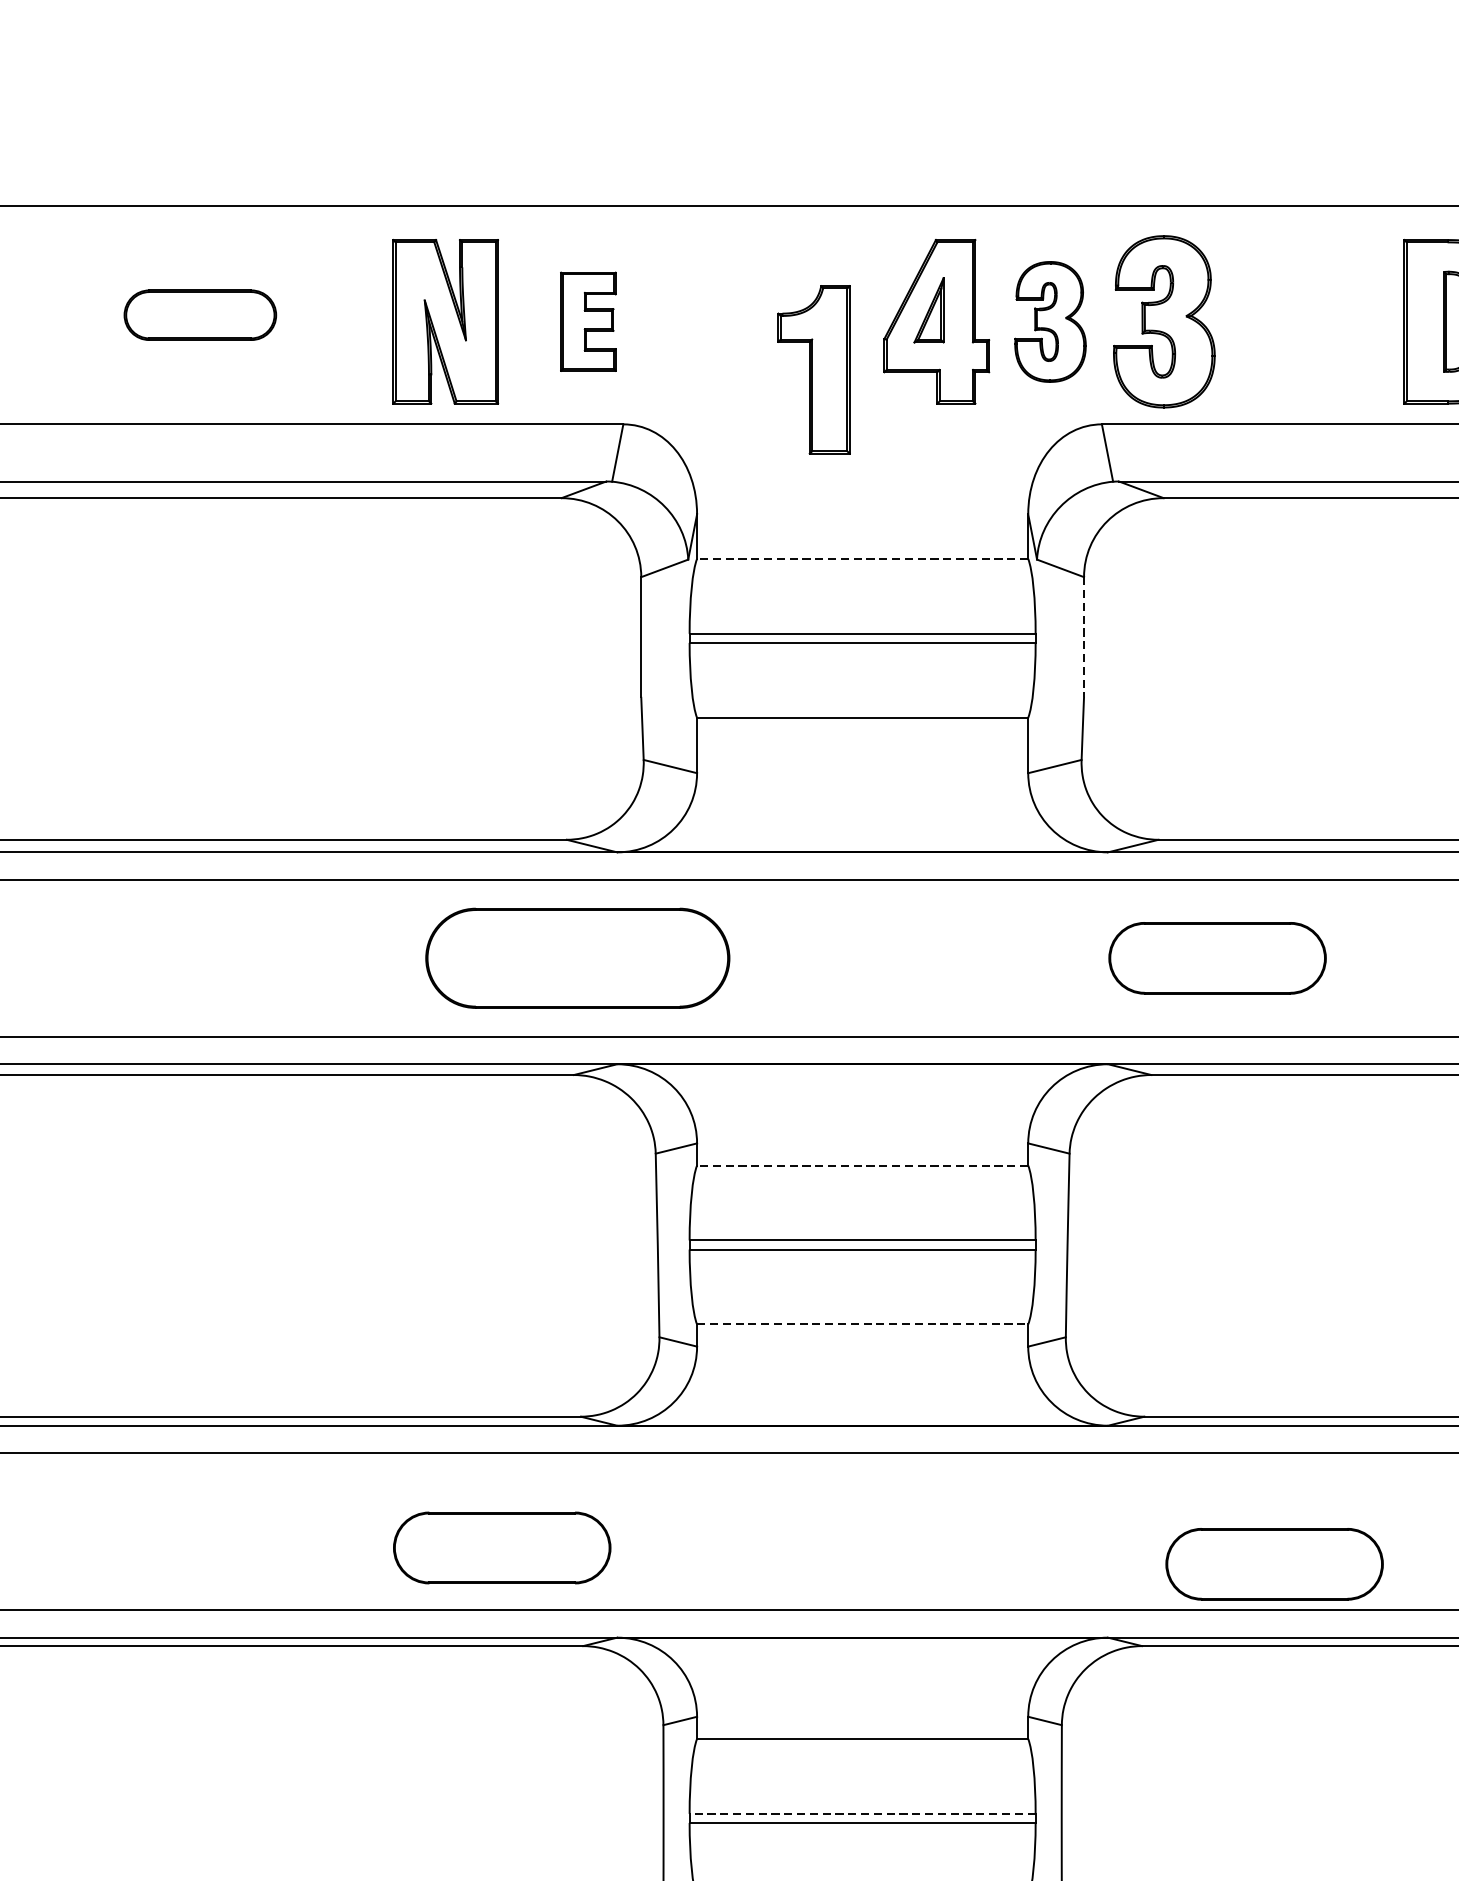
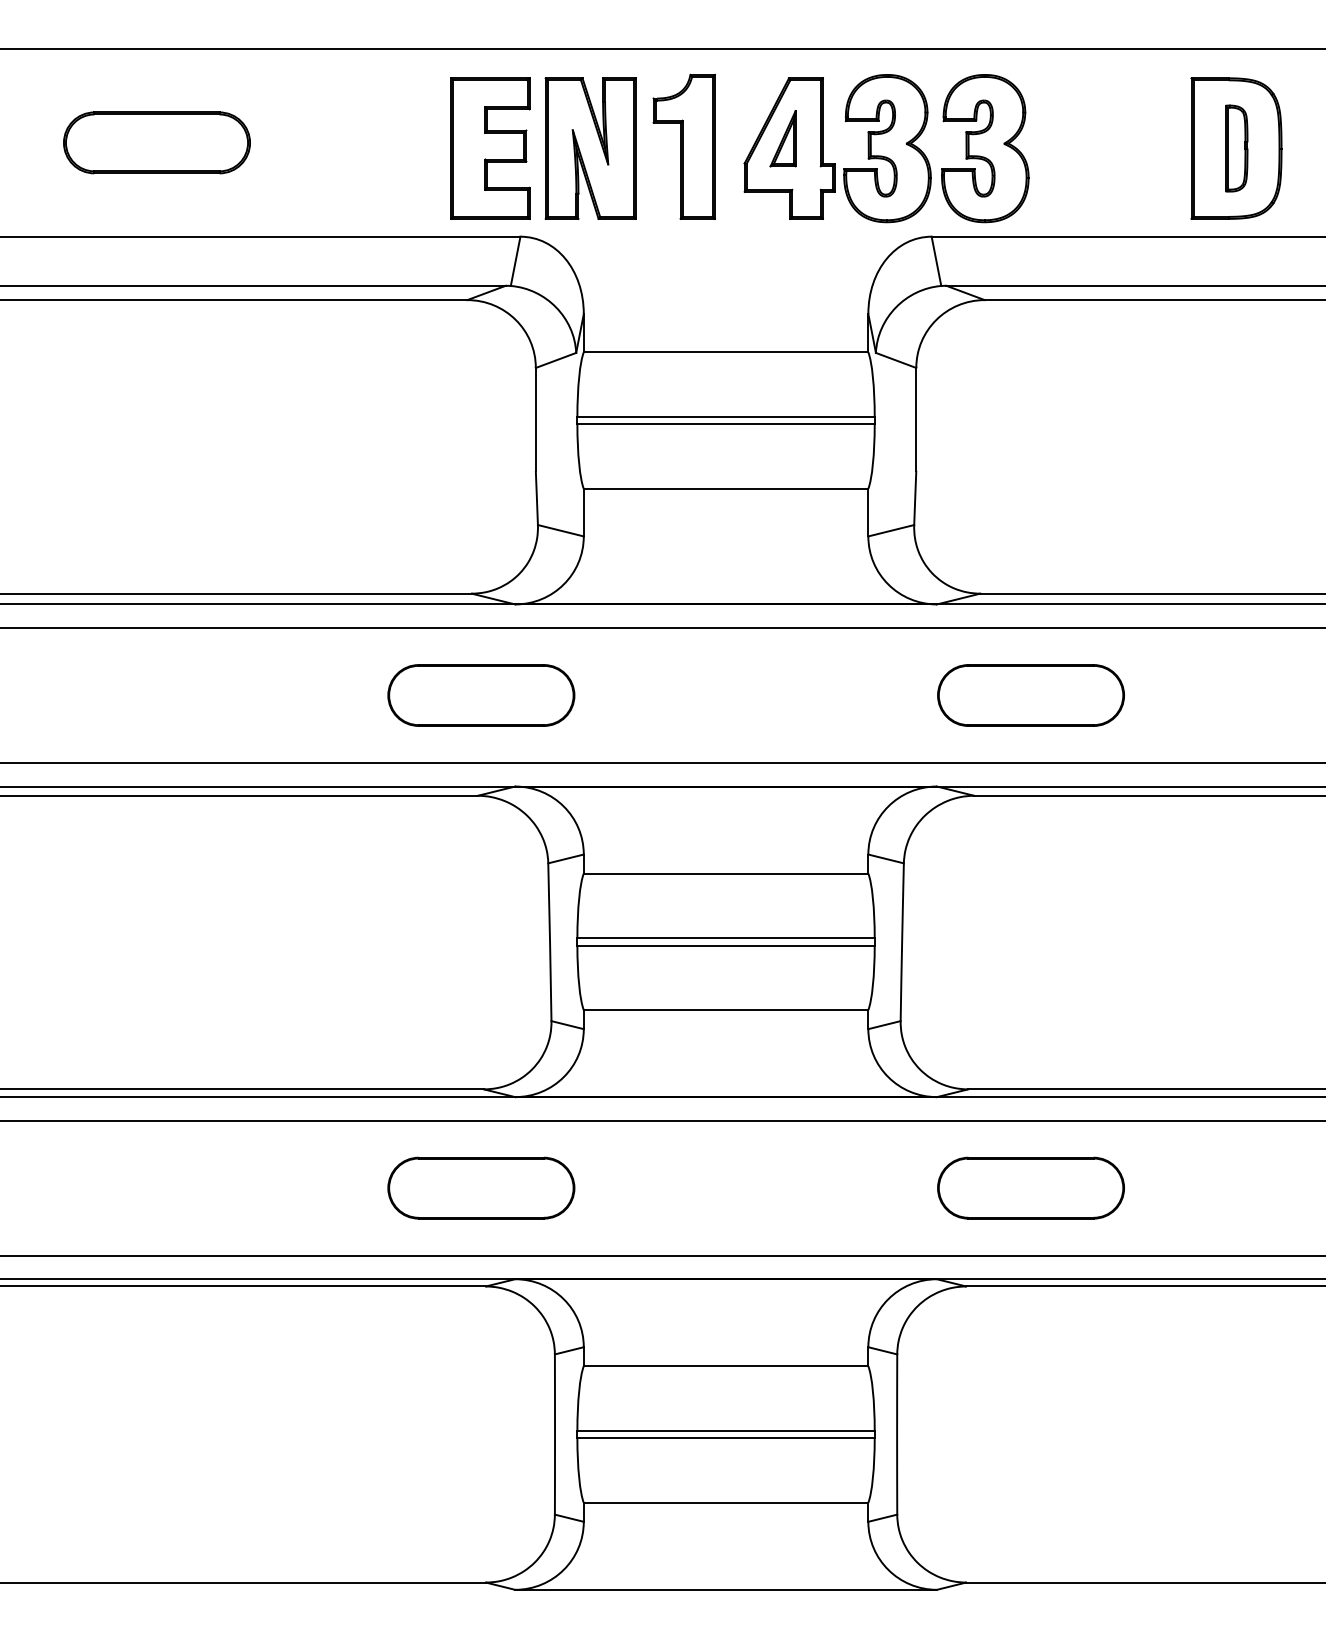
part: (199, 314) -> (156, 142), size x1.43
part: (445, 321) -> (590, 148), moved
part: (588, 321) -> (490, 148), size x1.67
part: (1050, 321) -> (887, 148), size x1.43
part: (813, 369) -> (683, 146), moved
line: (861, 559) -> (725, 352), dashed -> solid
line: (1084, 637) -> (916, 419), dashed -> solid
part: (578, 958) -> (481, 695), size x0.71
line: (861, 1165) -> (725, 873), dashed -> solid
line: (863, 1324) -> (726, 1010), dashed -> solid
part: (502, 1547) -> (481, 1187), moved
part: (1273, 1563) -> (1030, 1187), moved
line: (863, 1813) -> (726, 1430), dashed -> solid

